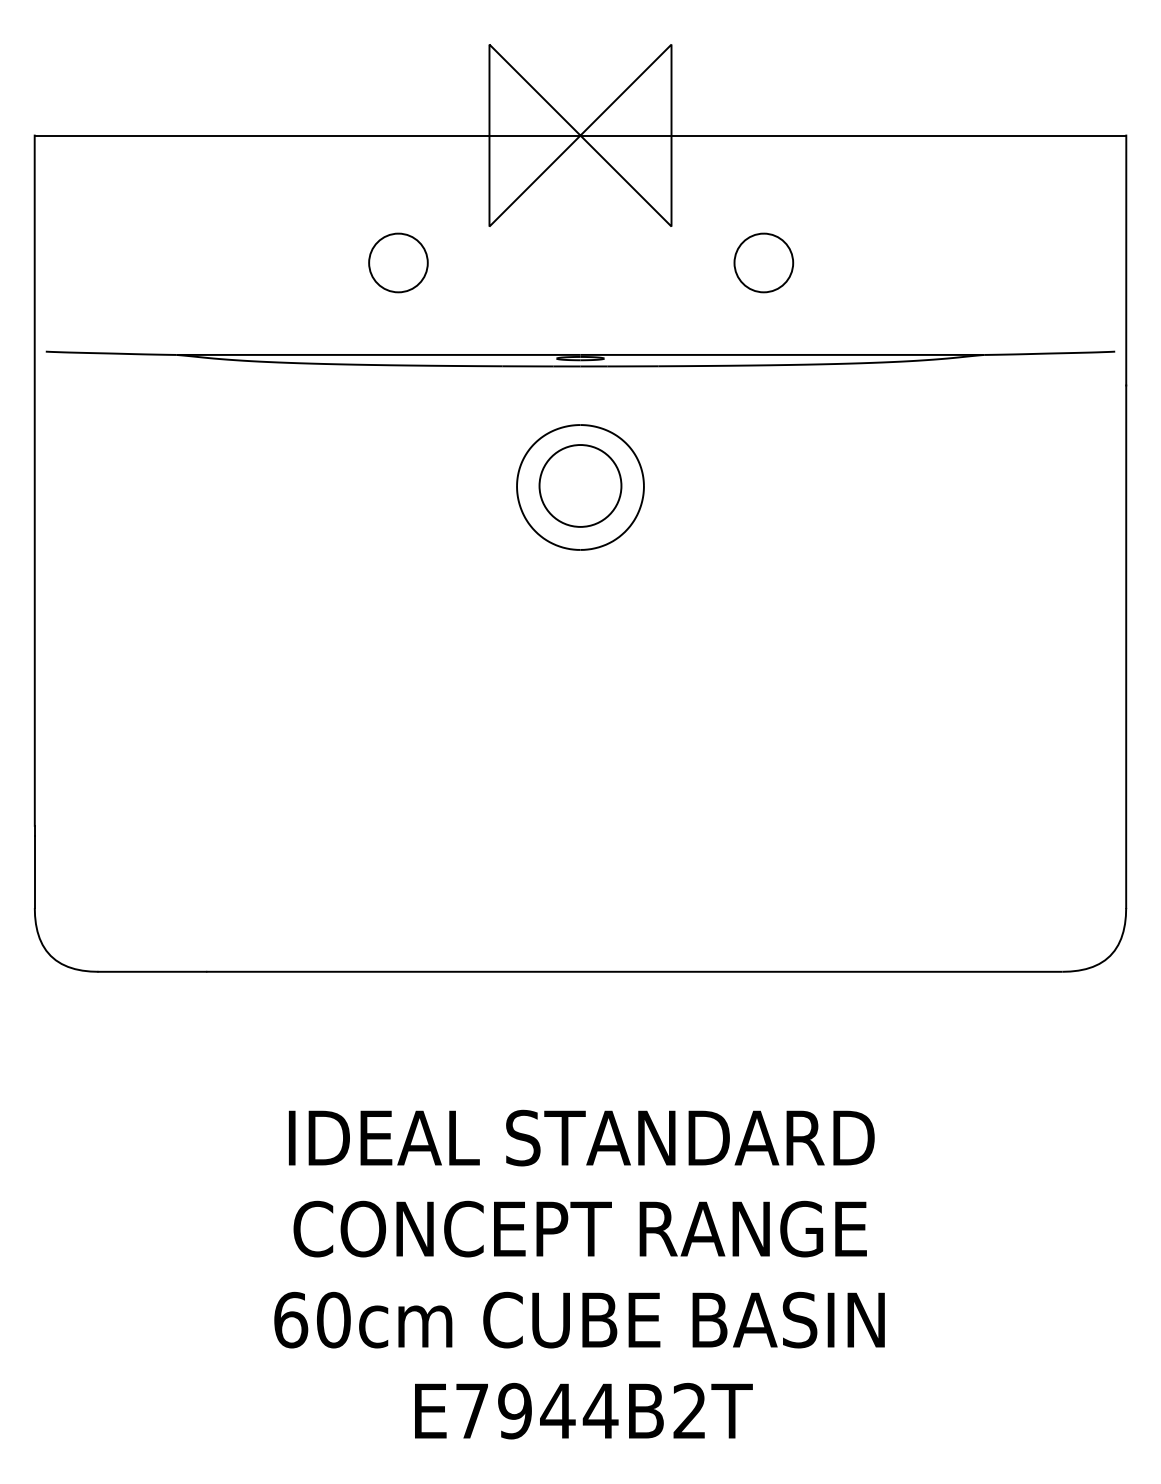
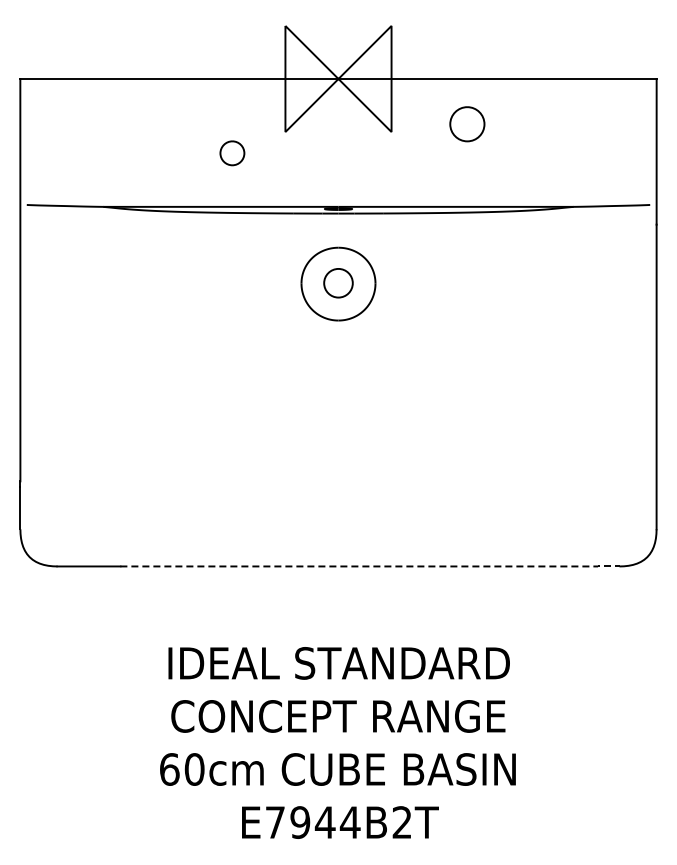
part: (398, 263) -> (232, 153), size x0.7
part: (764, 263) -> (467, 124), moved
circle: (580, 486) -> (338, 283), size x0.6
line: (637, 971) -> (371, 566), solid -> dashed

